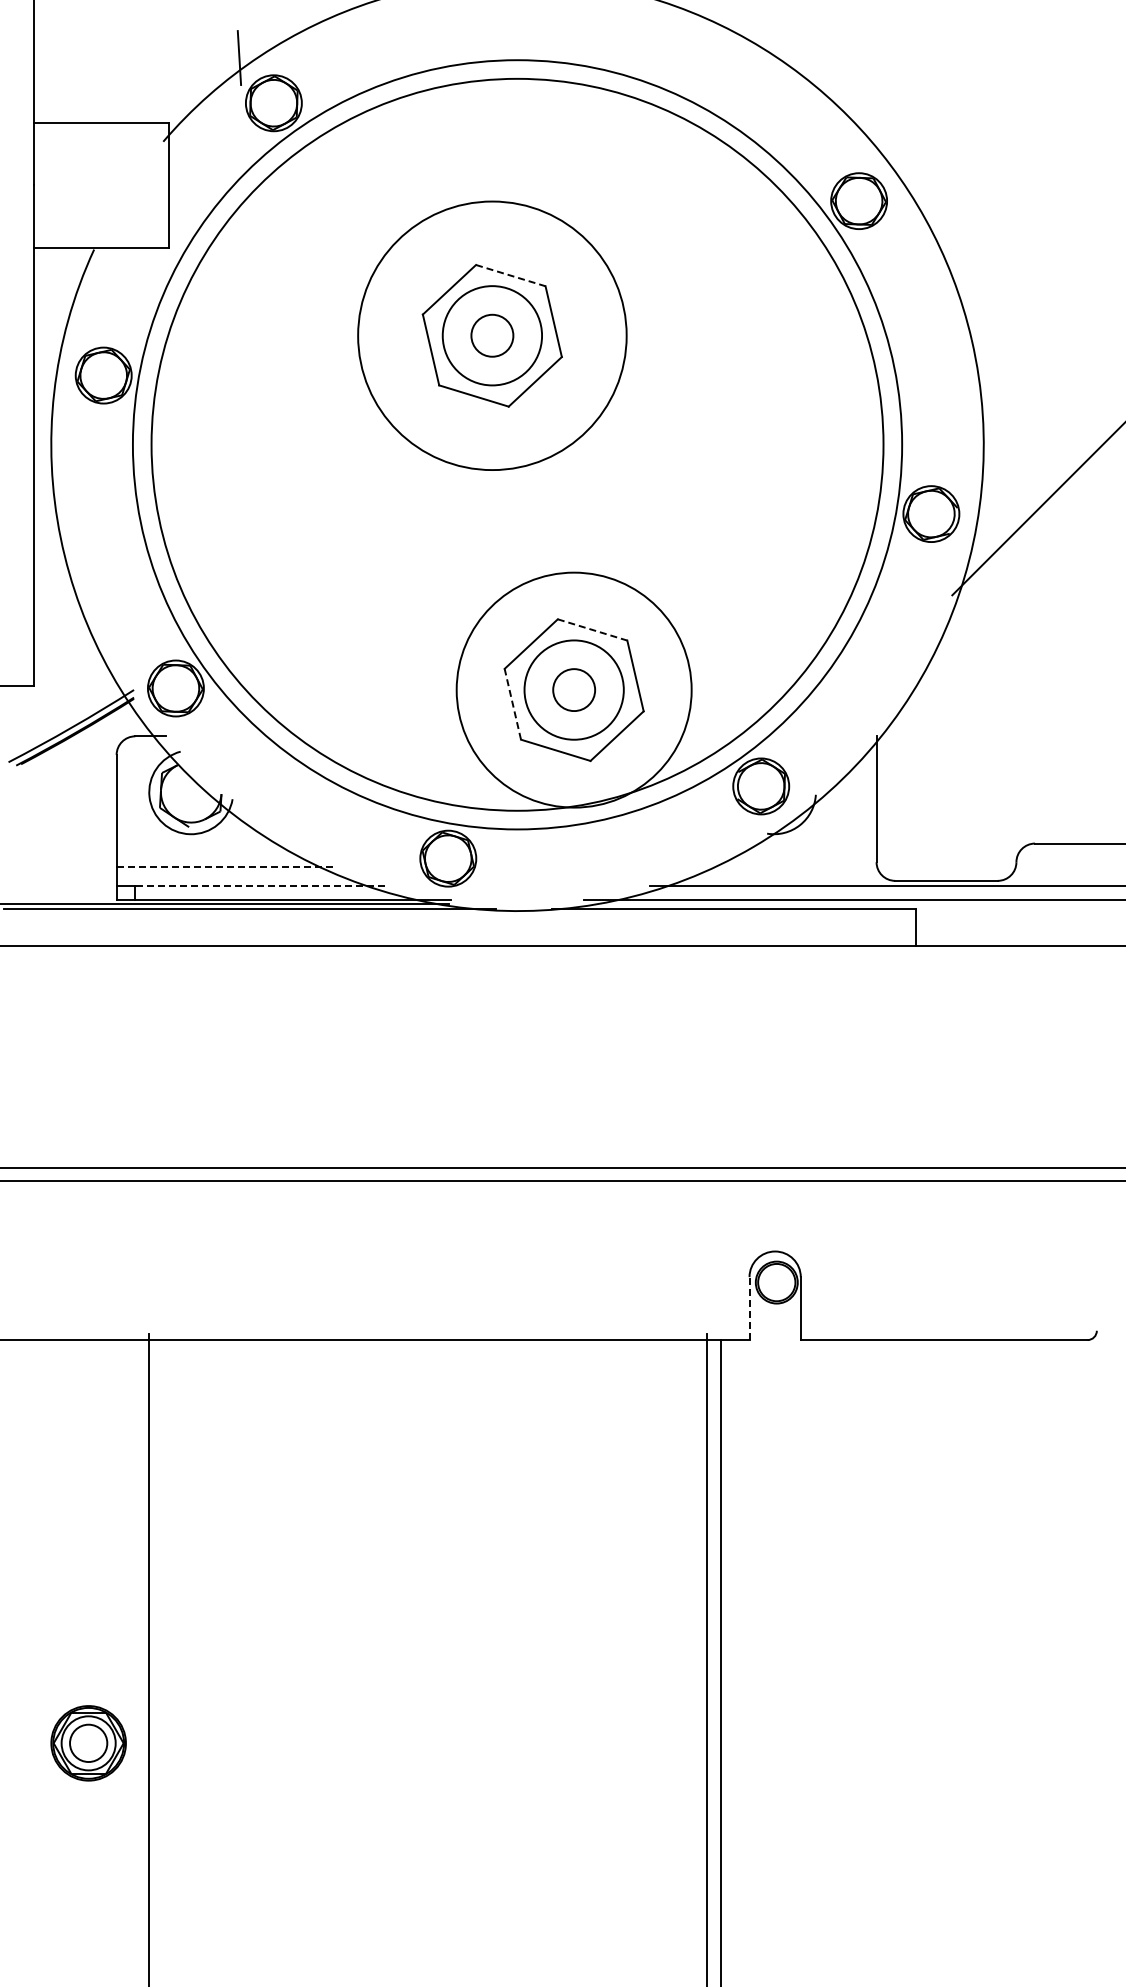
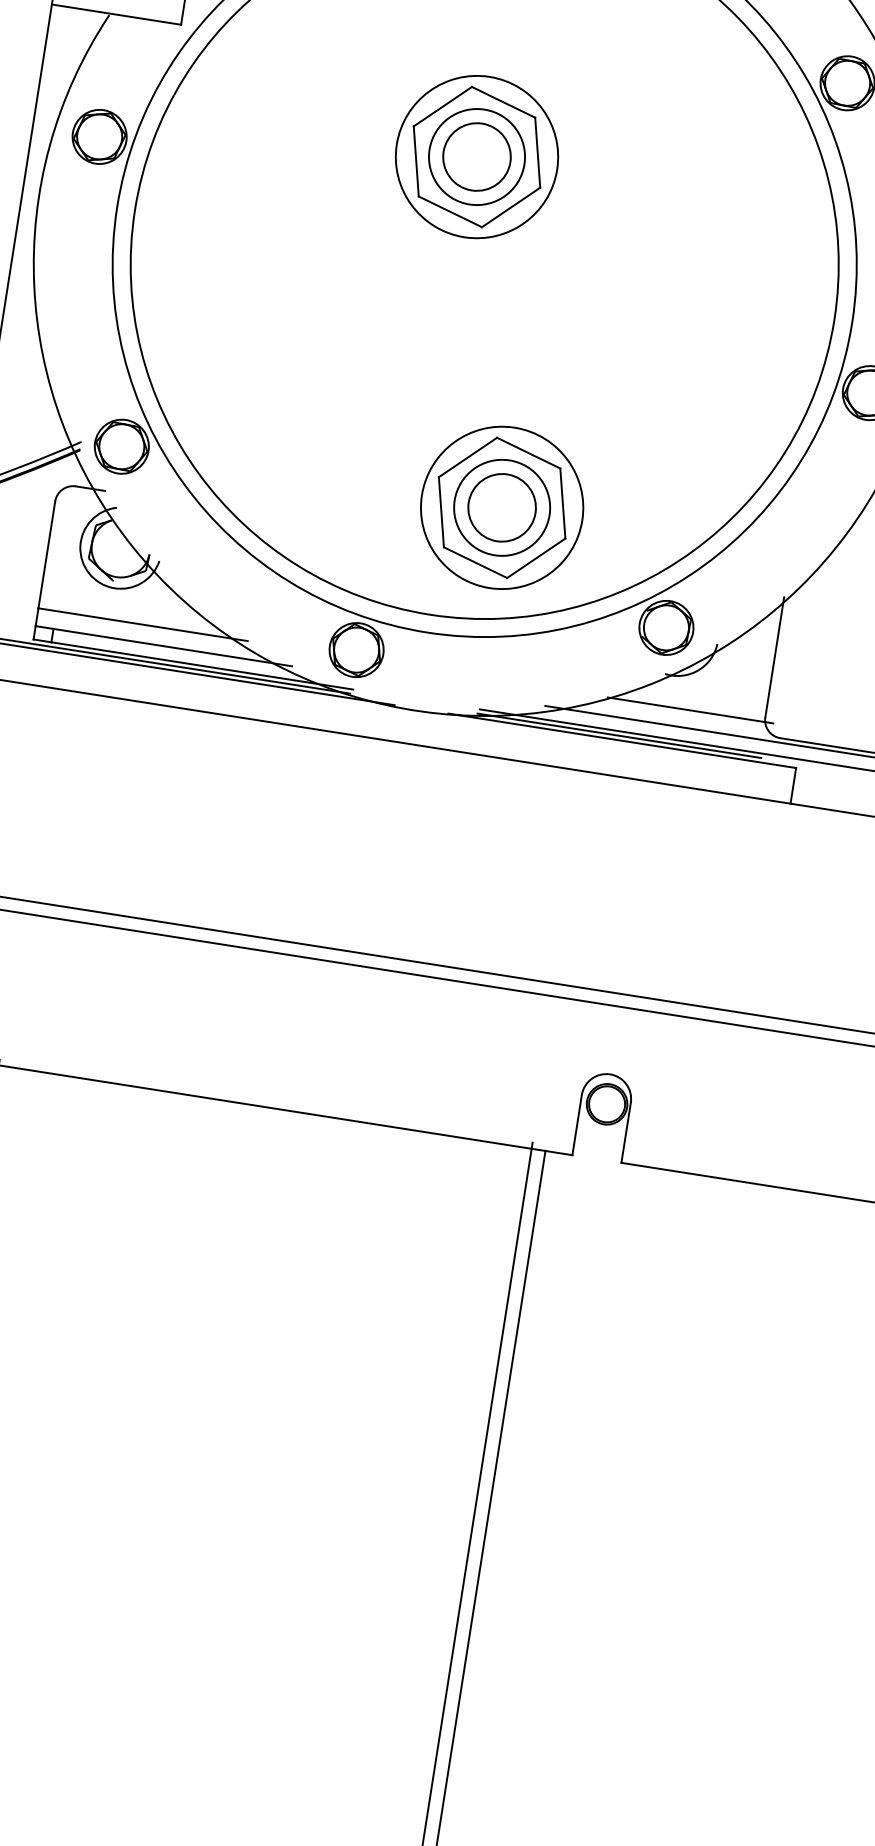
line: (511, 275) -> (504, 102), dashed -> solid
circle: (492, 335) -> (477, 156), size x0.62
circle: (492, 335) -> (477, 156), size x1.67
line: (593, 630) -> (529, 453), dashed -> solid
circle: (574, 690) -> (502, 508), size x0.71
circle: (574, 690) -> (502, 508), size x1.67
line: (512, 703) -> (441, 511), dashed -> solid
line: (226, 866) -> (143, 624), dashed -> solid
line: (798, 866) -> (690, 709), added
line: (260, 885) -> (173, 647), dashed -> solid
line: (729, 904) -> (618, 735), added
line: (749, 1308) -> (577, 1125), dashed -> solid

